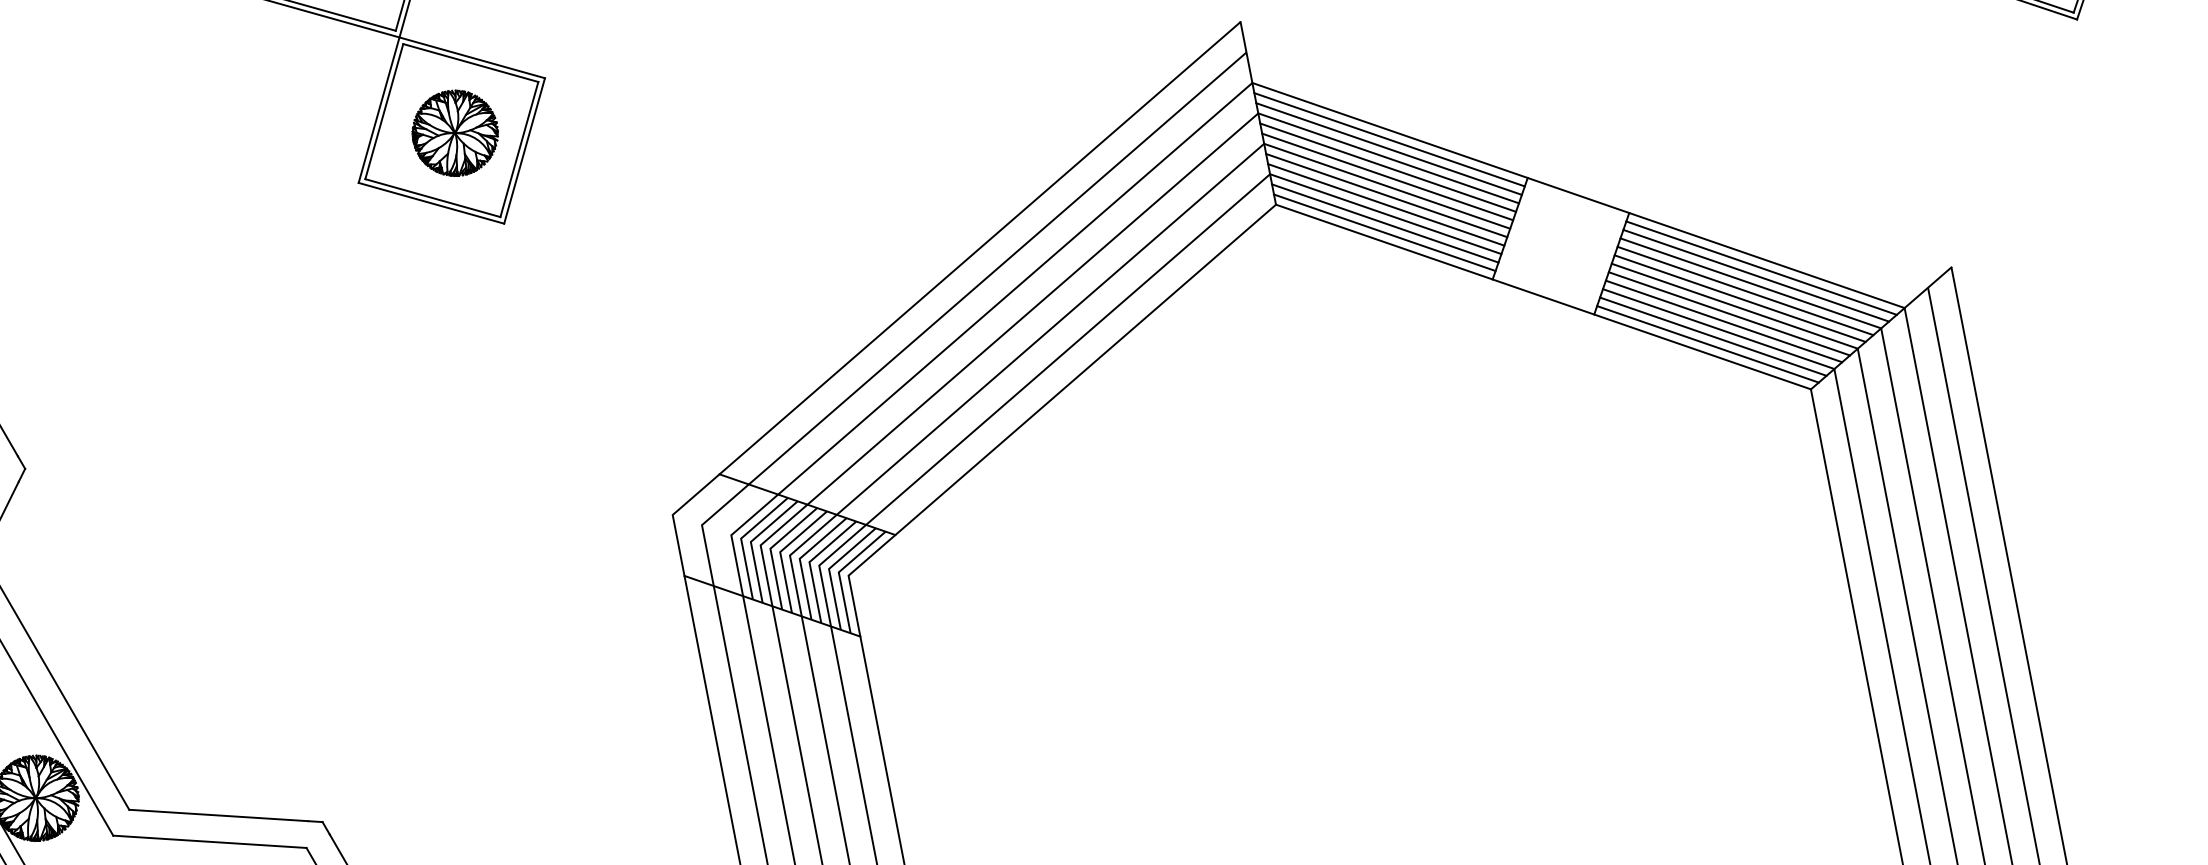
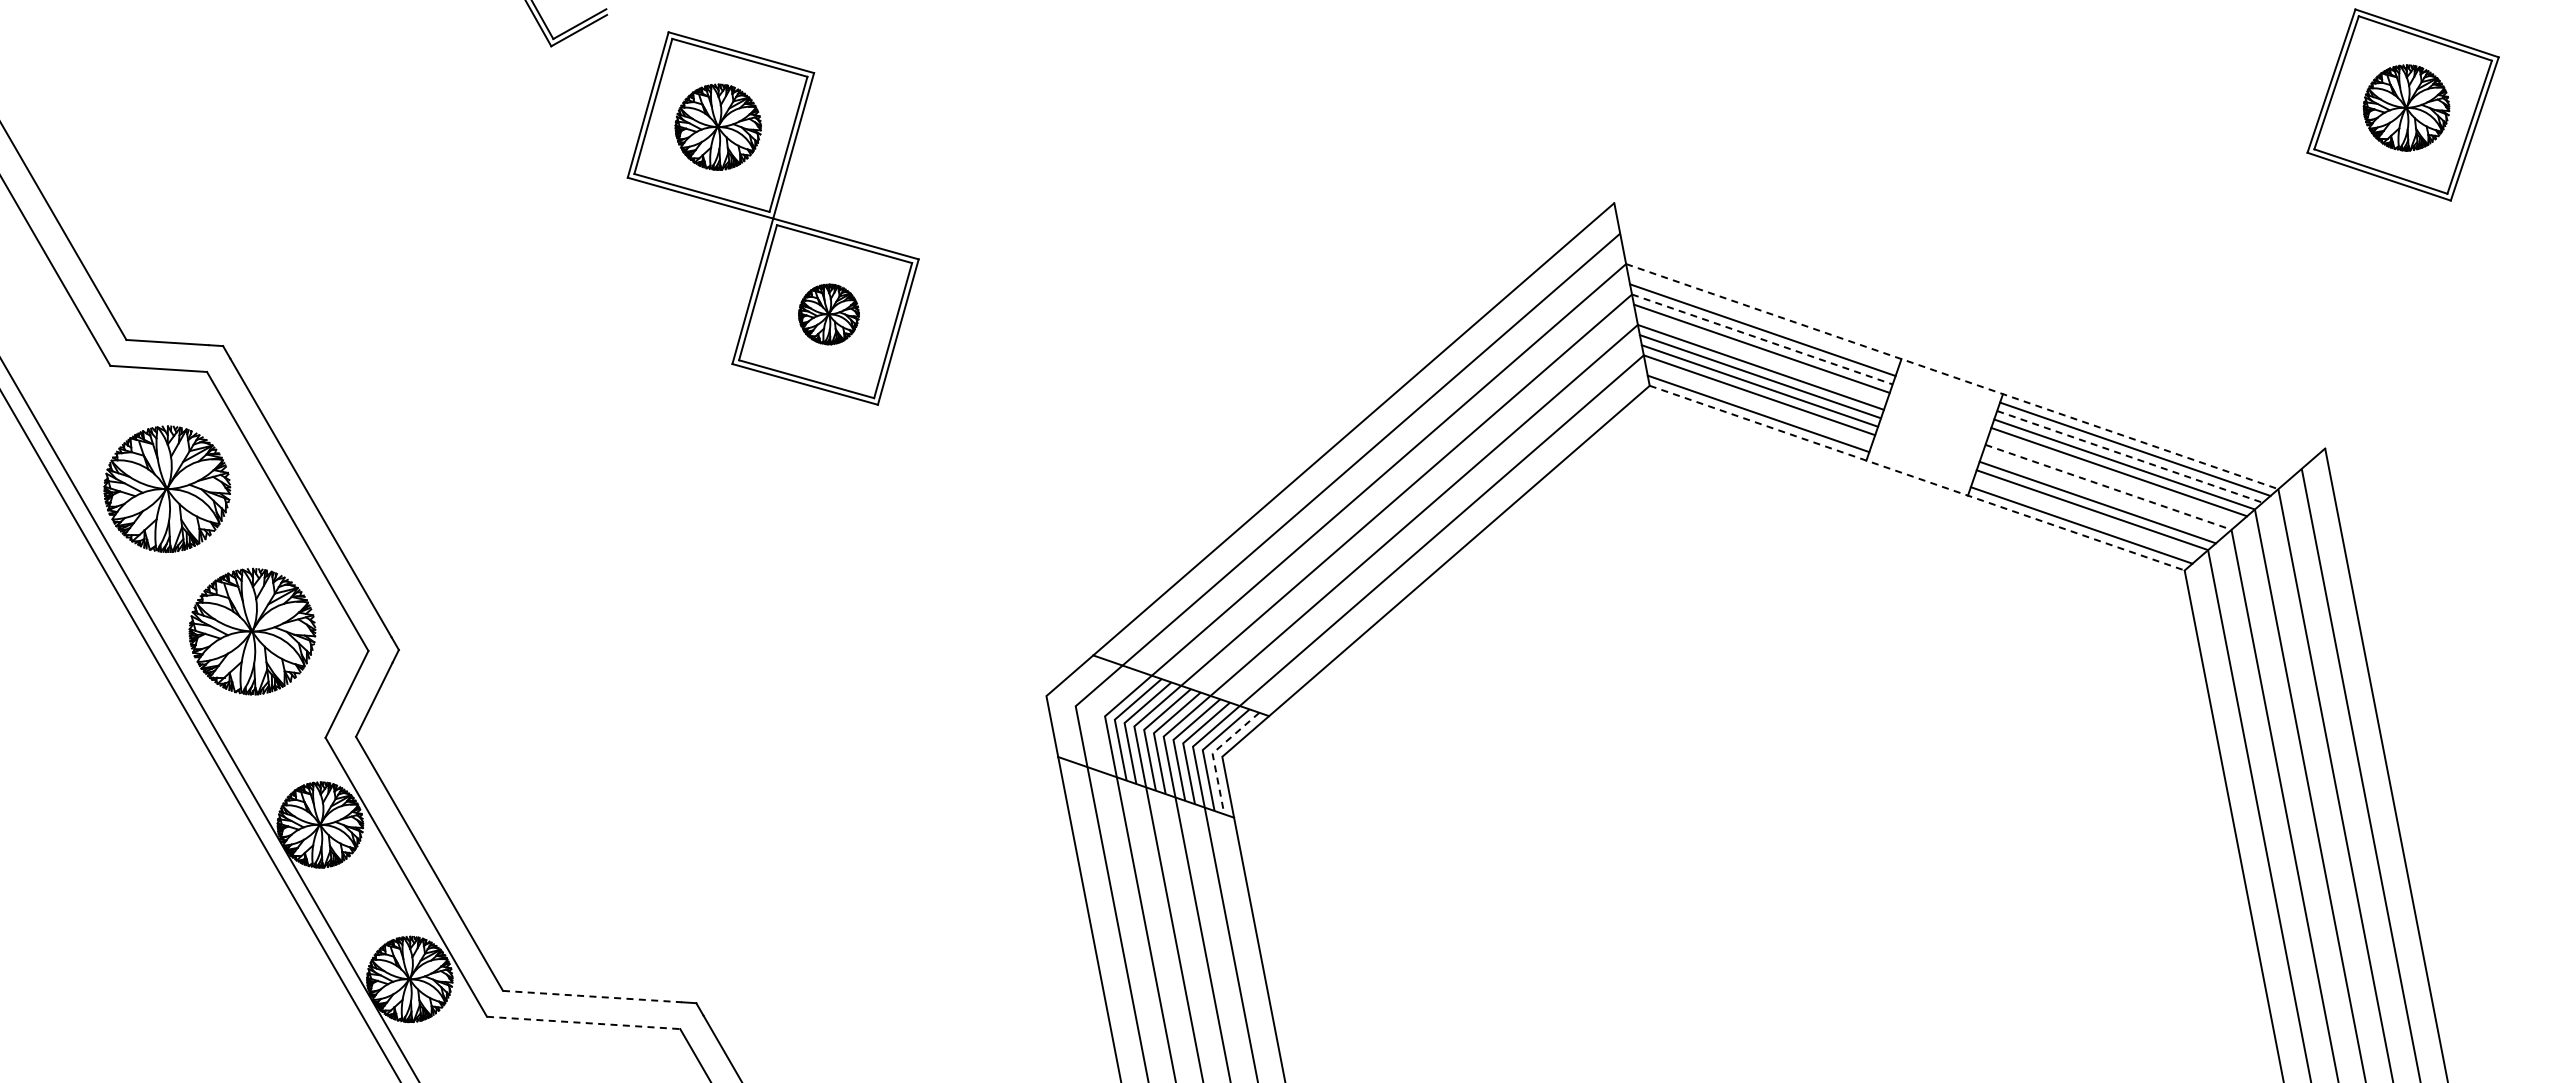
part: (454, 133) -> (828, 314), size x0.7
line: (1389, 139) -> (1763, 320), removed
line: (1388, 158) -> (1762, 339), solid -> dashed
line: (1386, 176) -> (1760, 357), removed
line: (1578, 195) -> (1952, 376), solid -> dashed
line: (1384, 223) -> (1758, 404), removed
line: (1756, 276) -> (2130, 457), solid -> dashed
line: (1543, 297) -> (1917, 478), solid -> dashed
line: (1739, 298) -> (2113, 479), removed
line: (1735, 306) -> (2109, 487), solid -> dashed
line: (1728, 313) -> (2102, 494), removed
line: (1712, 336) -> (2086, 517), removed
line: (838, 572) -> (1212, 753), solid -> dashed
line: (218, 815) -> (592, 996), solid -> dashed
line: (209, 841) -> (583, 1022), solid -> dashed

